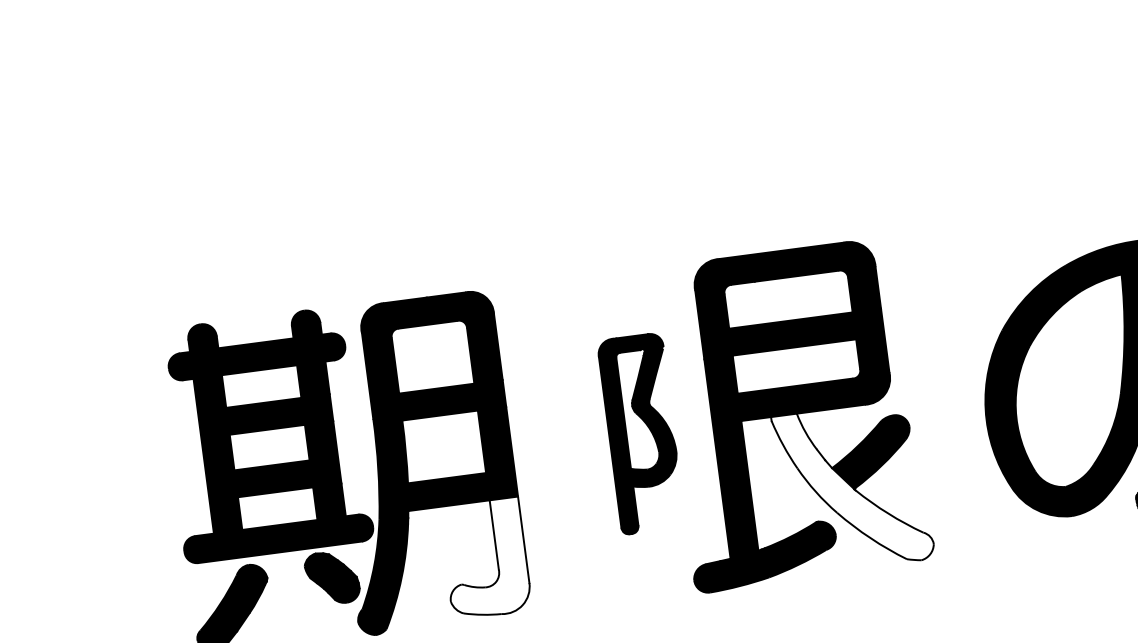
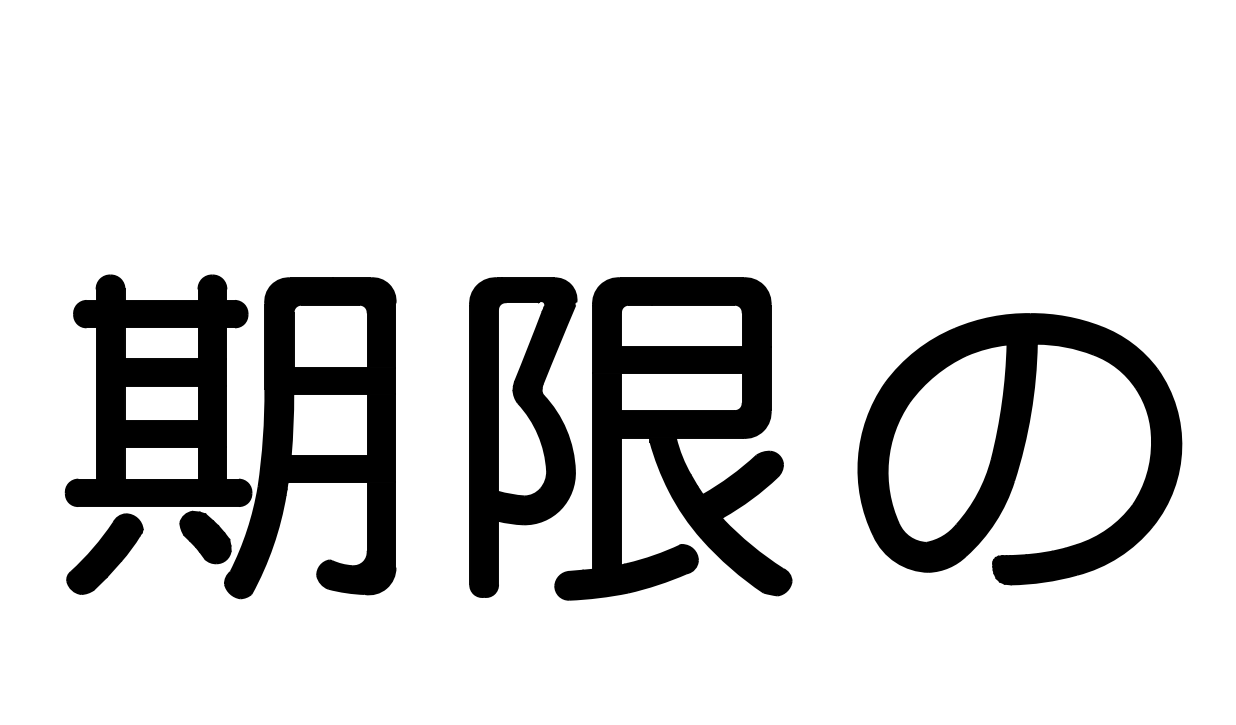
part: (642, 433) -> (523, 437), size x1.67
fill: (852, 487) -> (720, 516), added
fill: (485, 558) -> (356, 538), added

